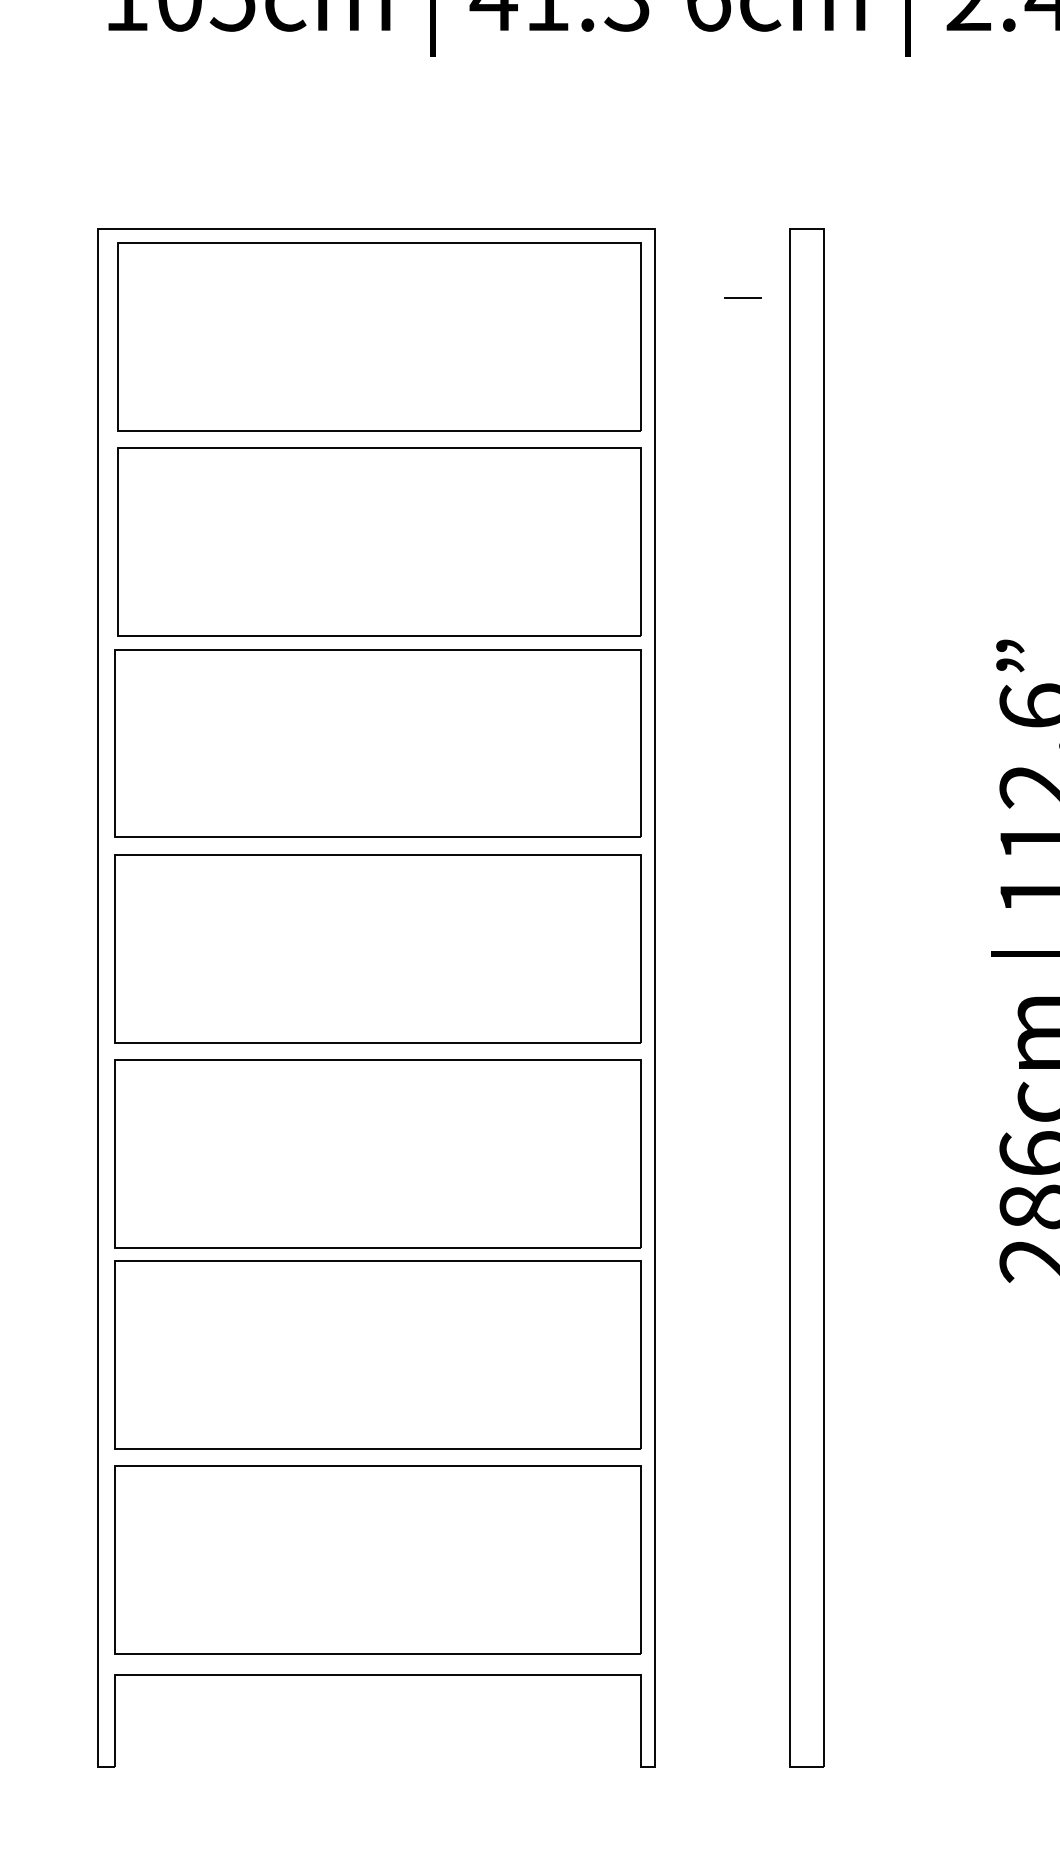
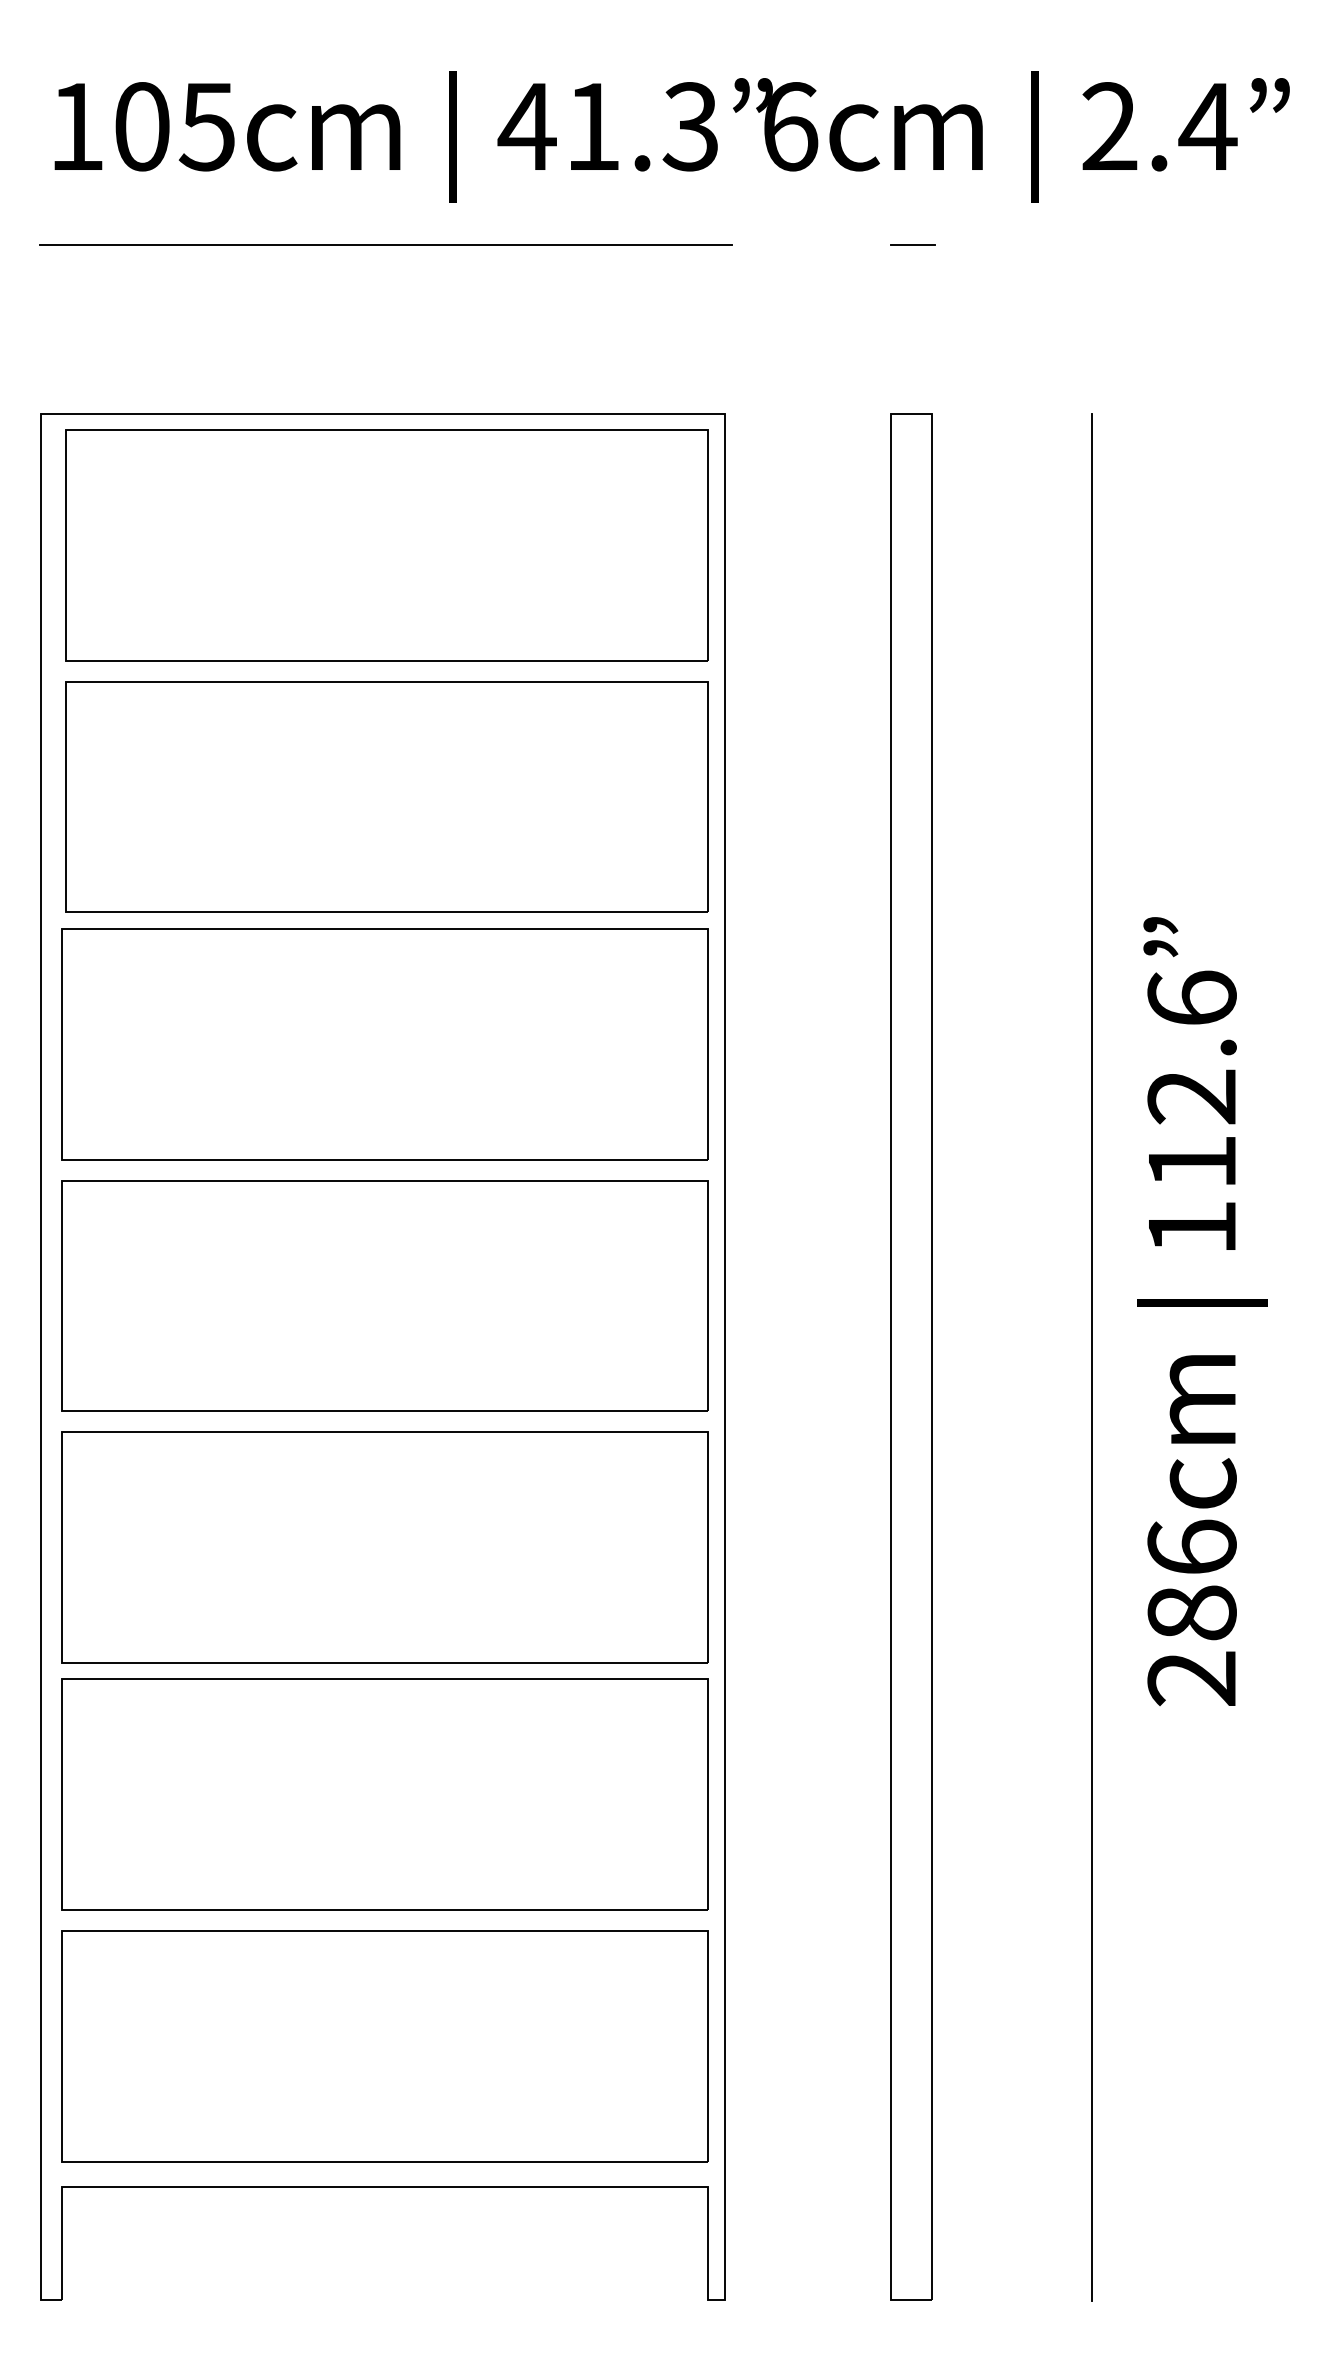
line: (379, 91) -> (386, 244), added
line: (742, 297) -> (912, 244), moved
line: (953, 997) -> (1091, 1356), added

